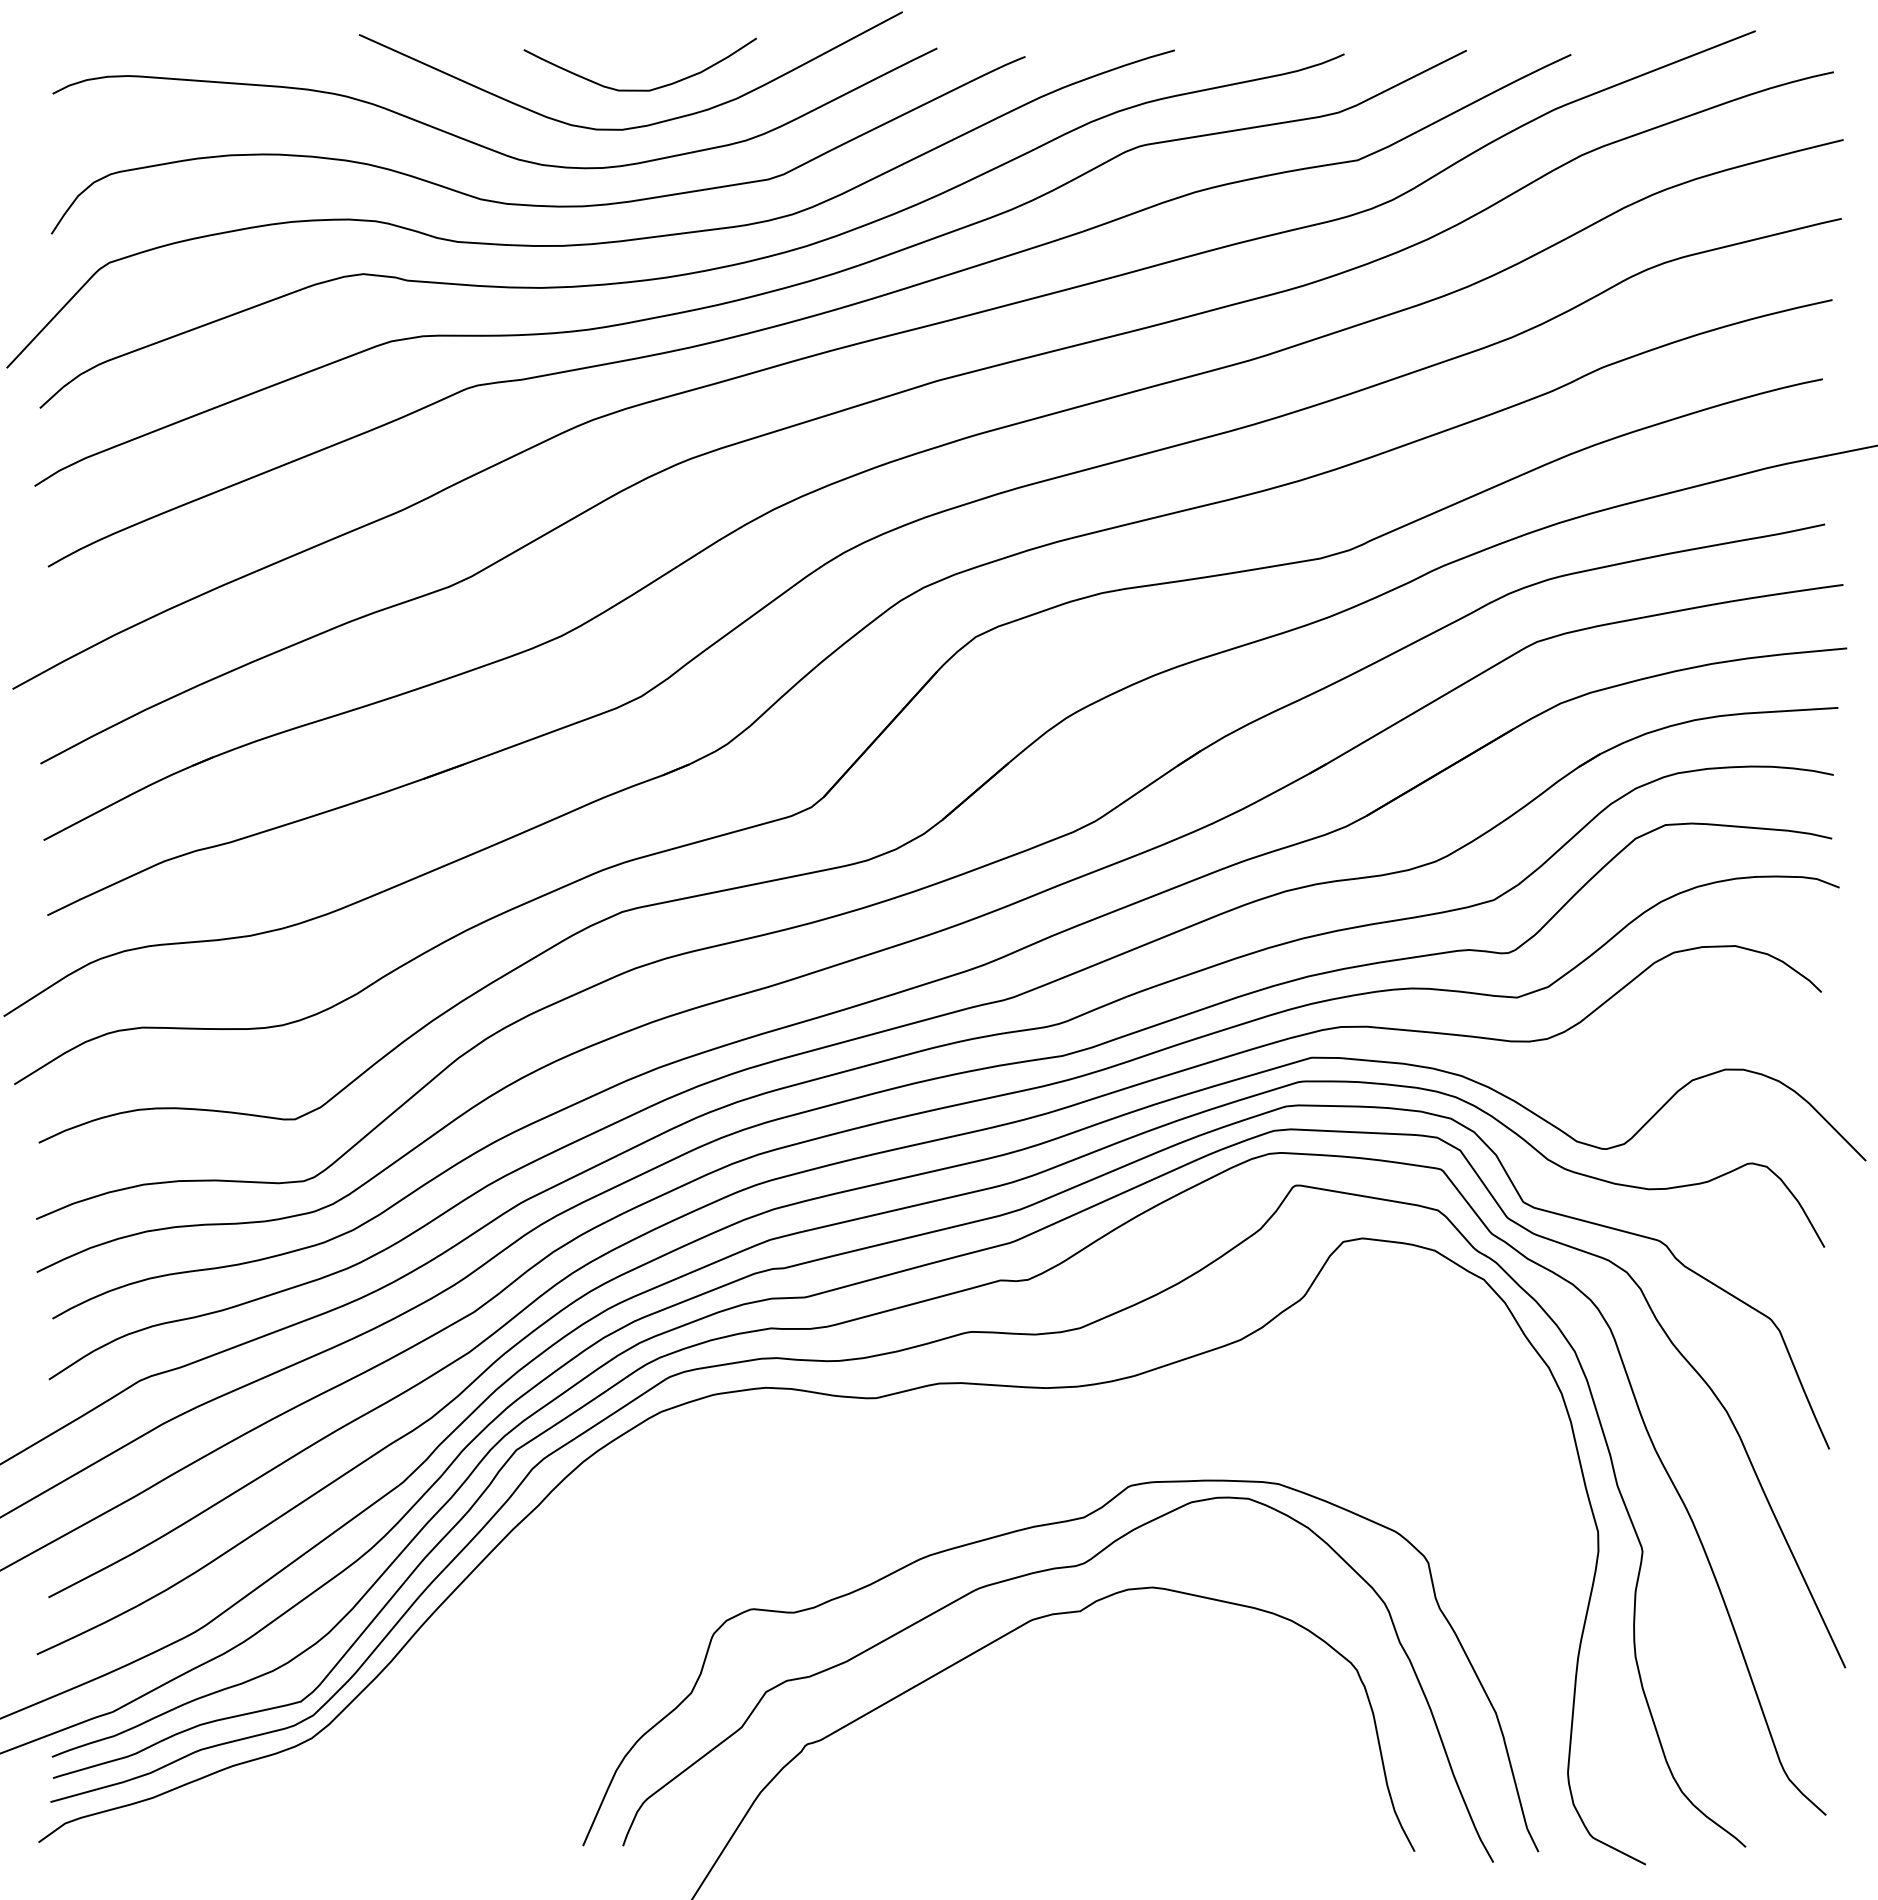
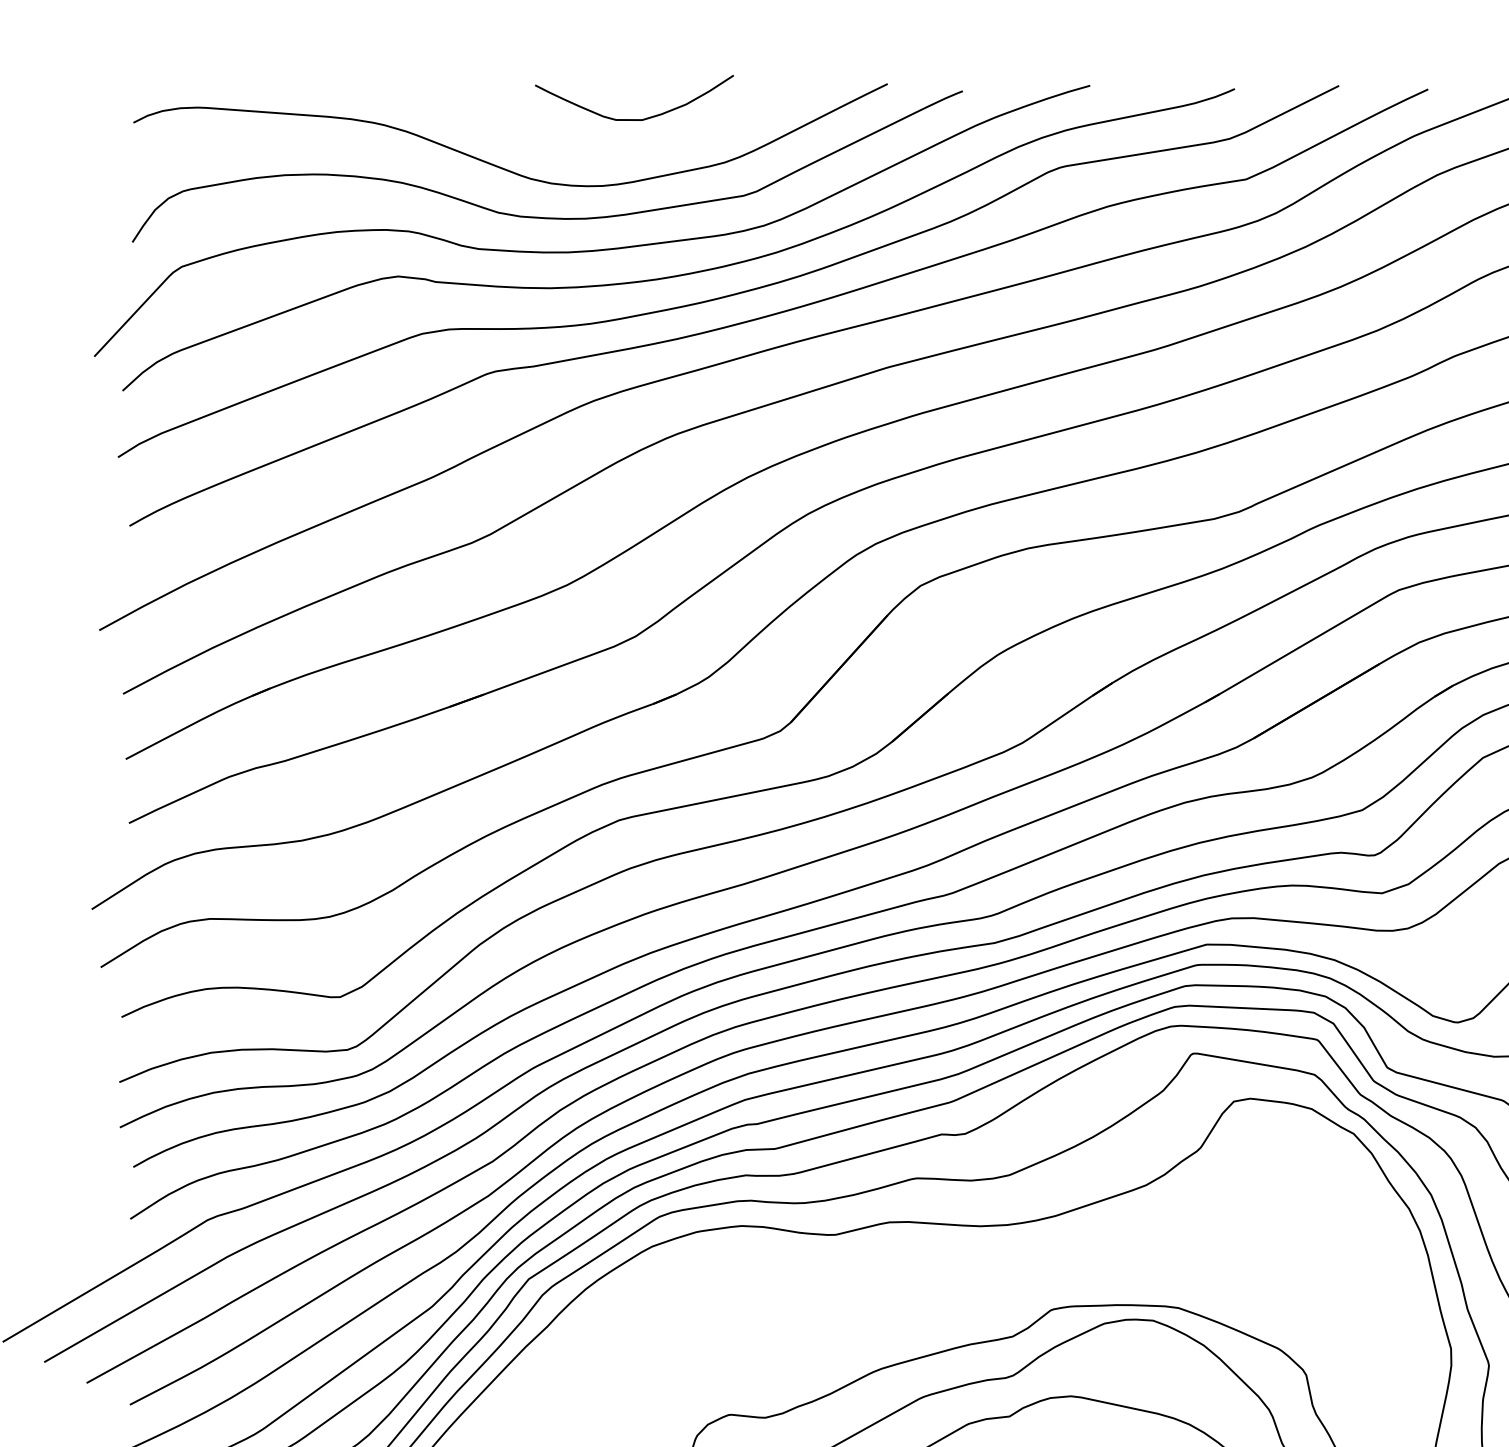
curve: (640, 125) -> (634, 149), removed

